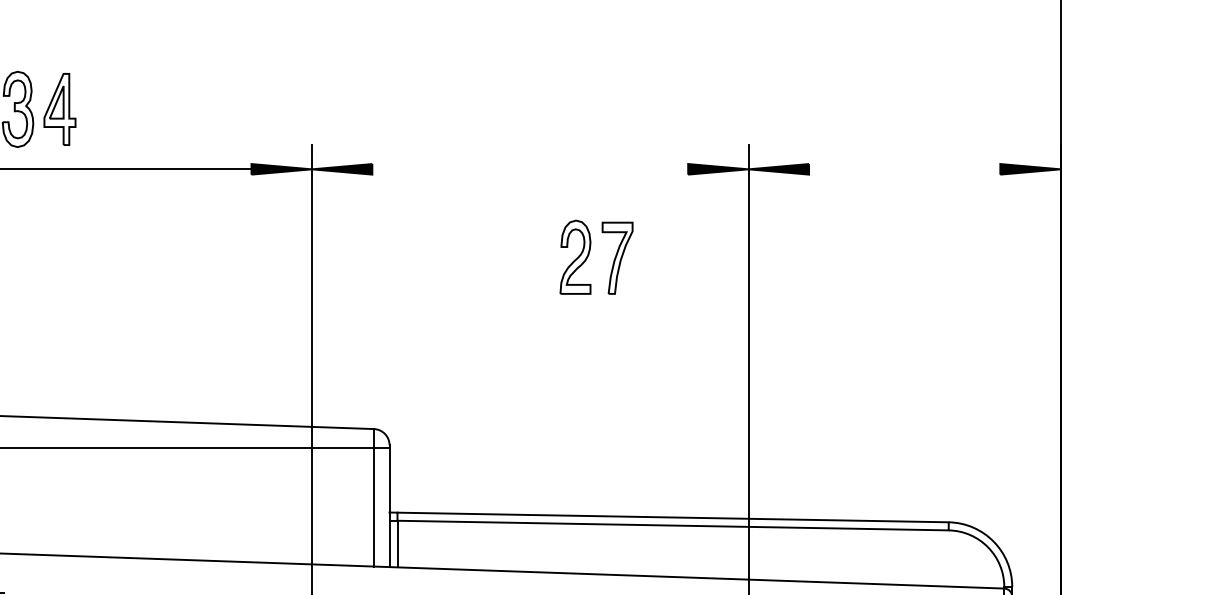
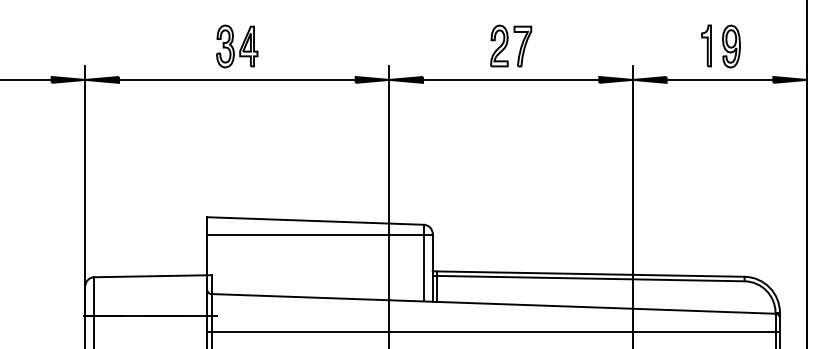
part: (880, 107) -> (706, 45), added
part: (925, 109) -> (731, 46), added
line: (530, 168) -> (511, 79), added
line: (903, 168) -> (719, 79), added
part: (597, 256) -> (511, 45), moved

